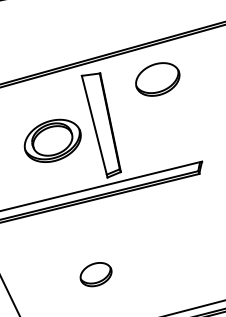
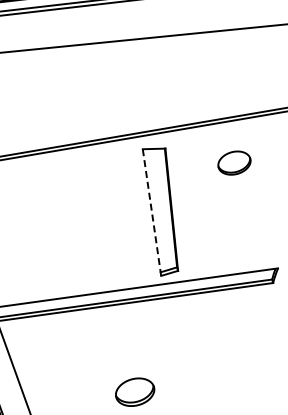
part: (157, 78) -> (234, 162), size x0.6
line: (95, 126) -> (152, 212), solid -> dashed
part: (52, 140) -> (99, 224), removed

